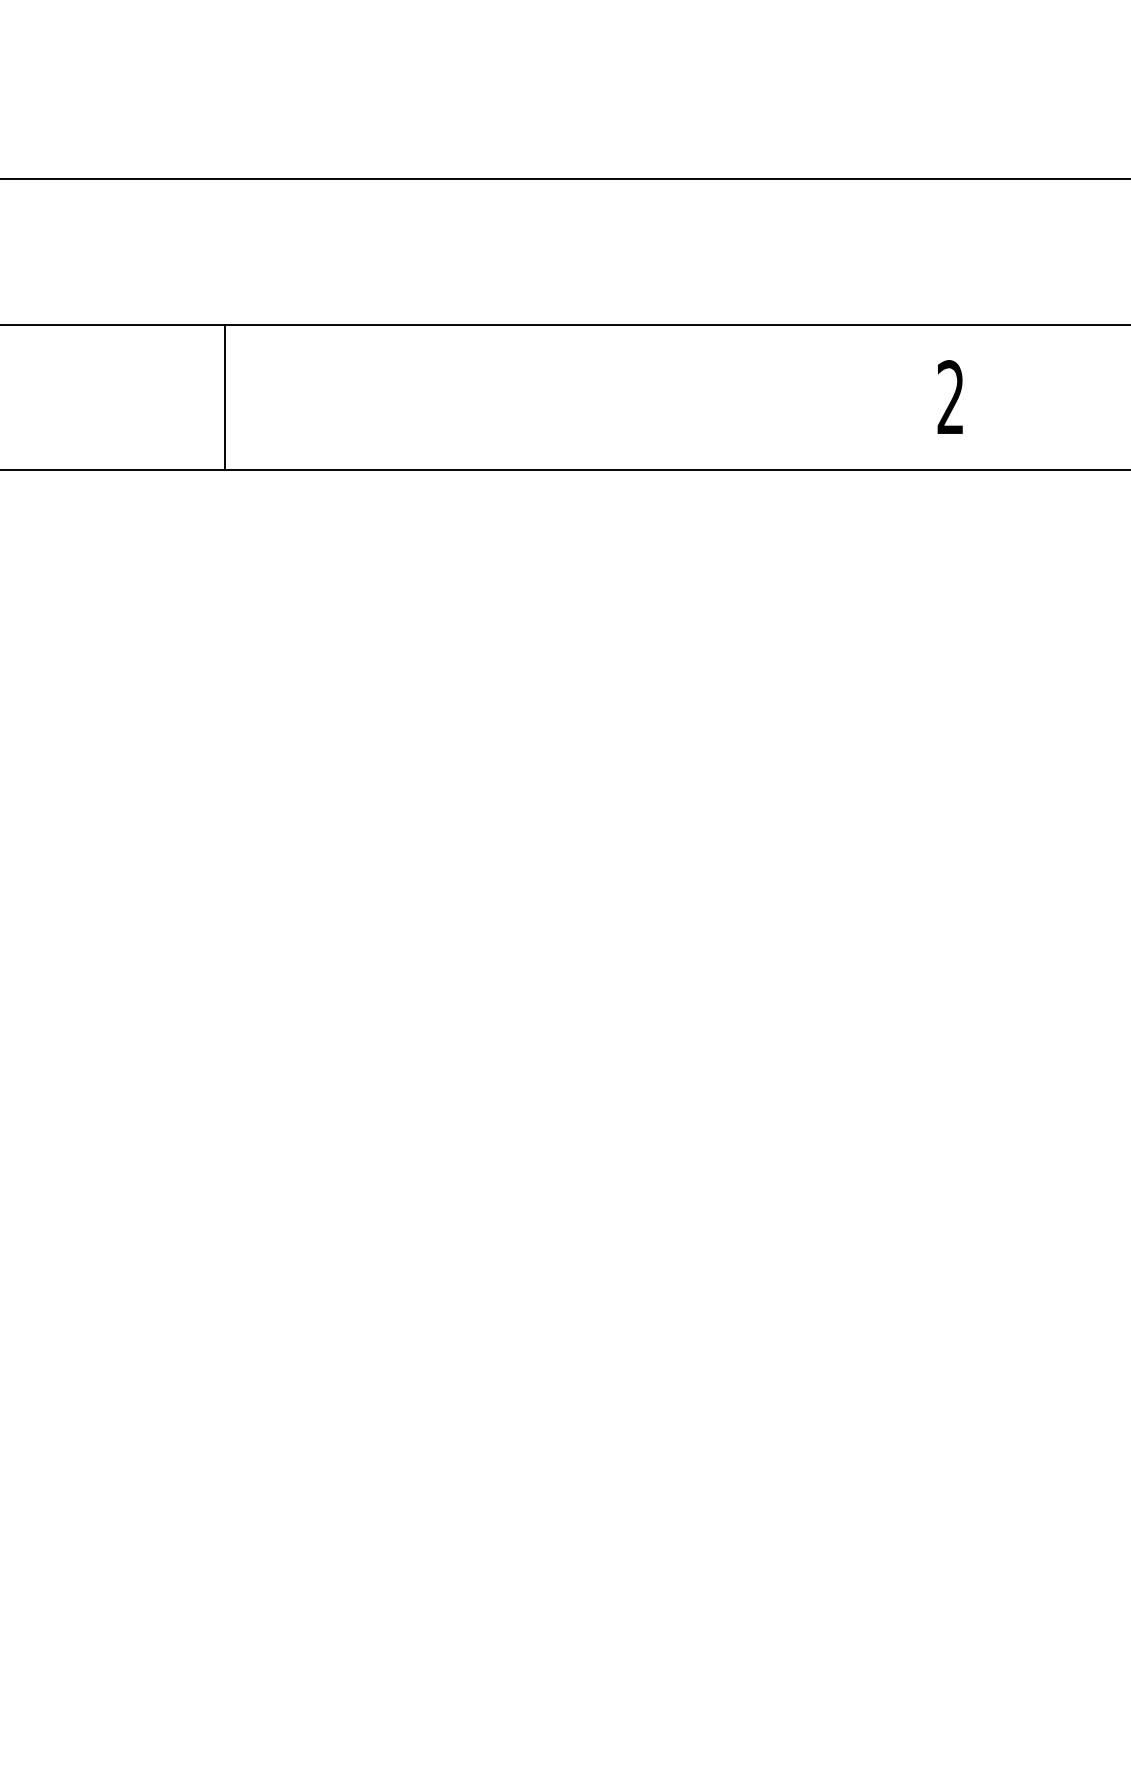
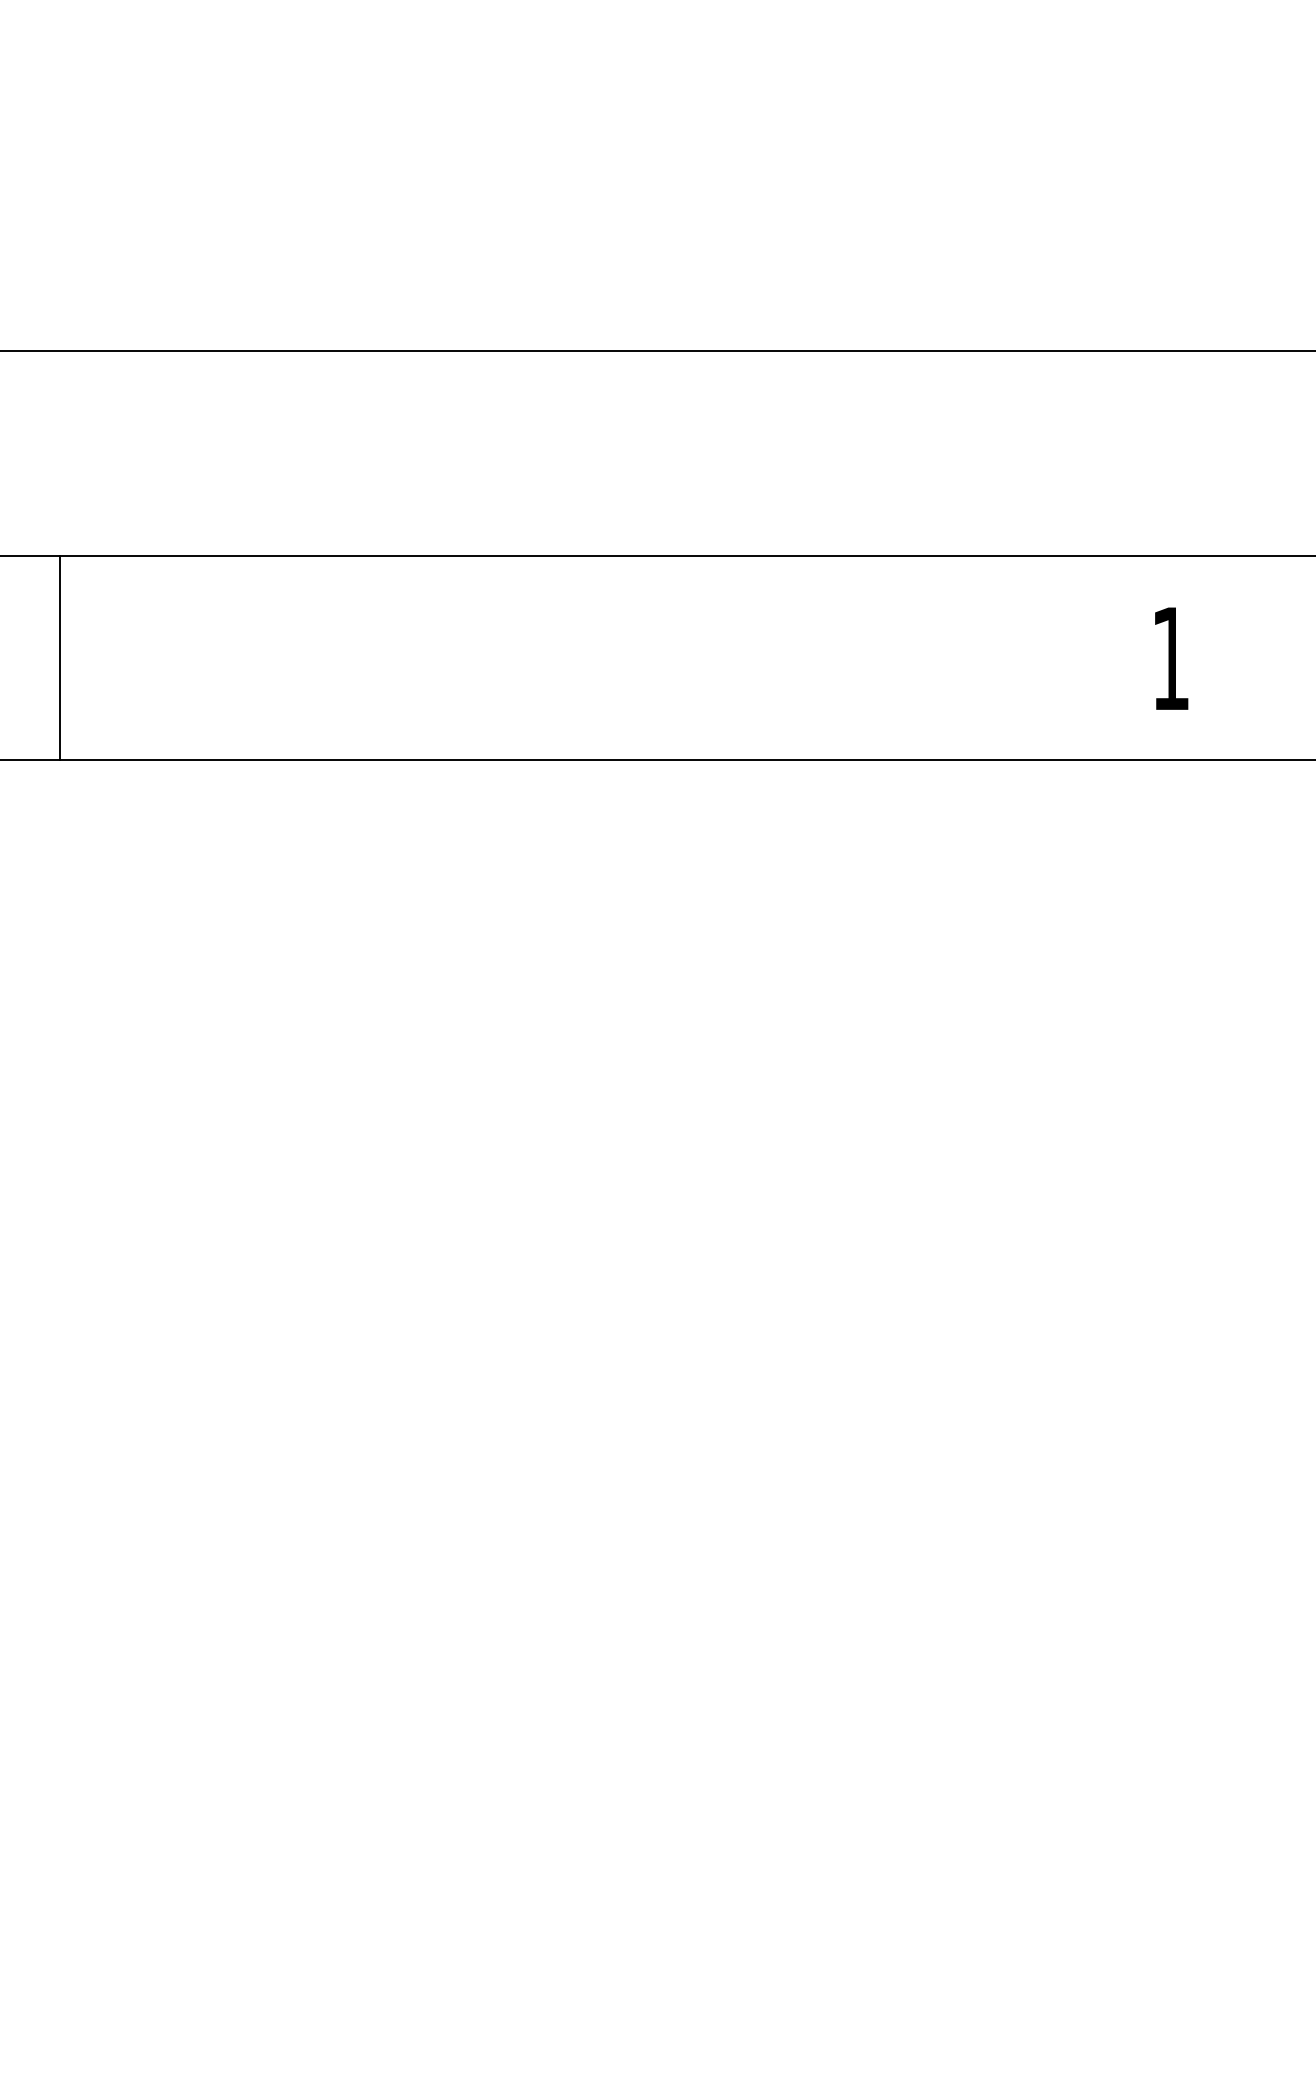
line: (225, 396) -> (60, 657), moved
text: (950, 396) -> (1170, 657), 2 -> 1

